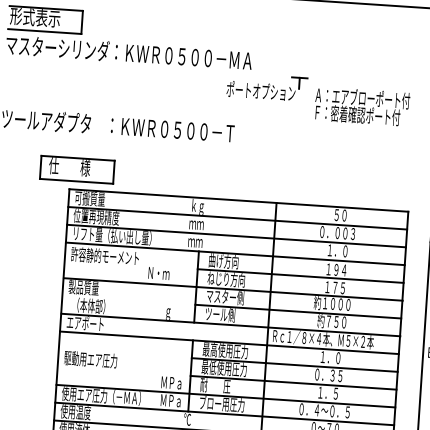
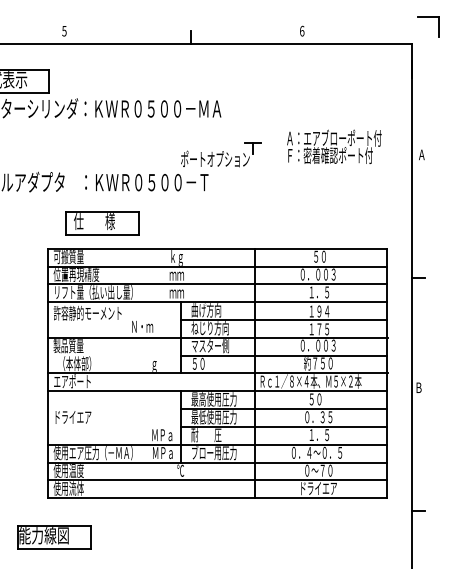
part: (267, 86) -> (221, 154), moved
part: (77, 169) -> (102, 223), moved
text: (345, 251) -> (327, 292), １．０ -> １．５
text: (332, 303) -> (317, 345), 約１０００ -> ０．００３
text: (220, 315) -> (206, 364), ツール側 -> ５０
text: (330, 357) -> (319, 399), １．０ -> ５０
text: (90, 358) -> (79, 416), 駆動用エア圧力 -> ドライエア

